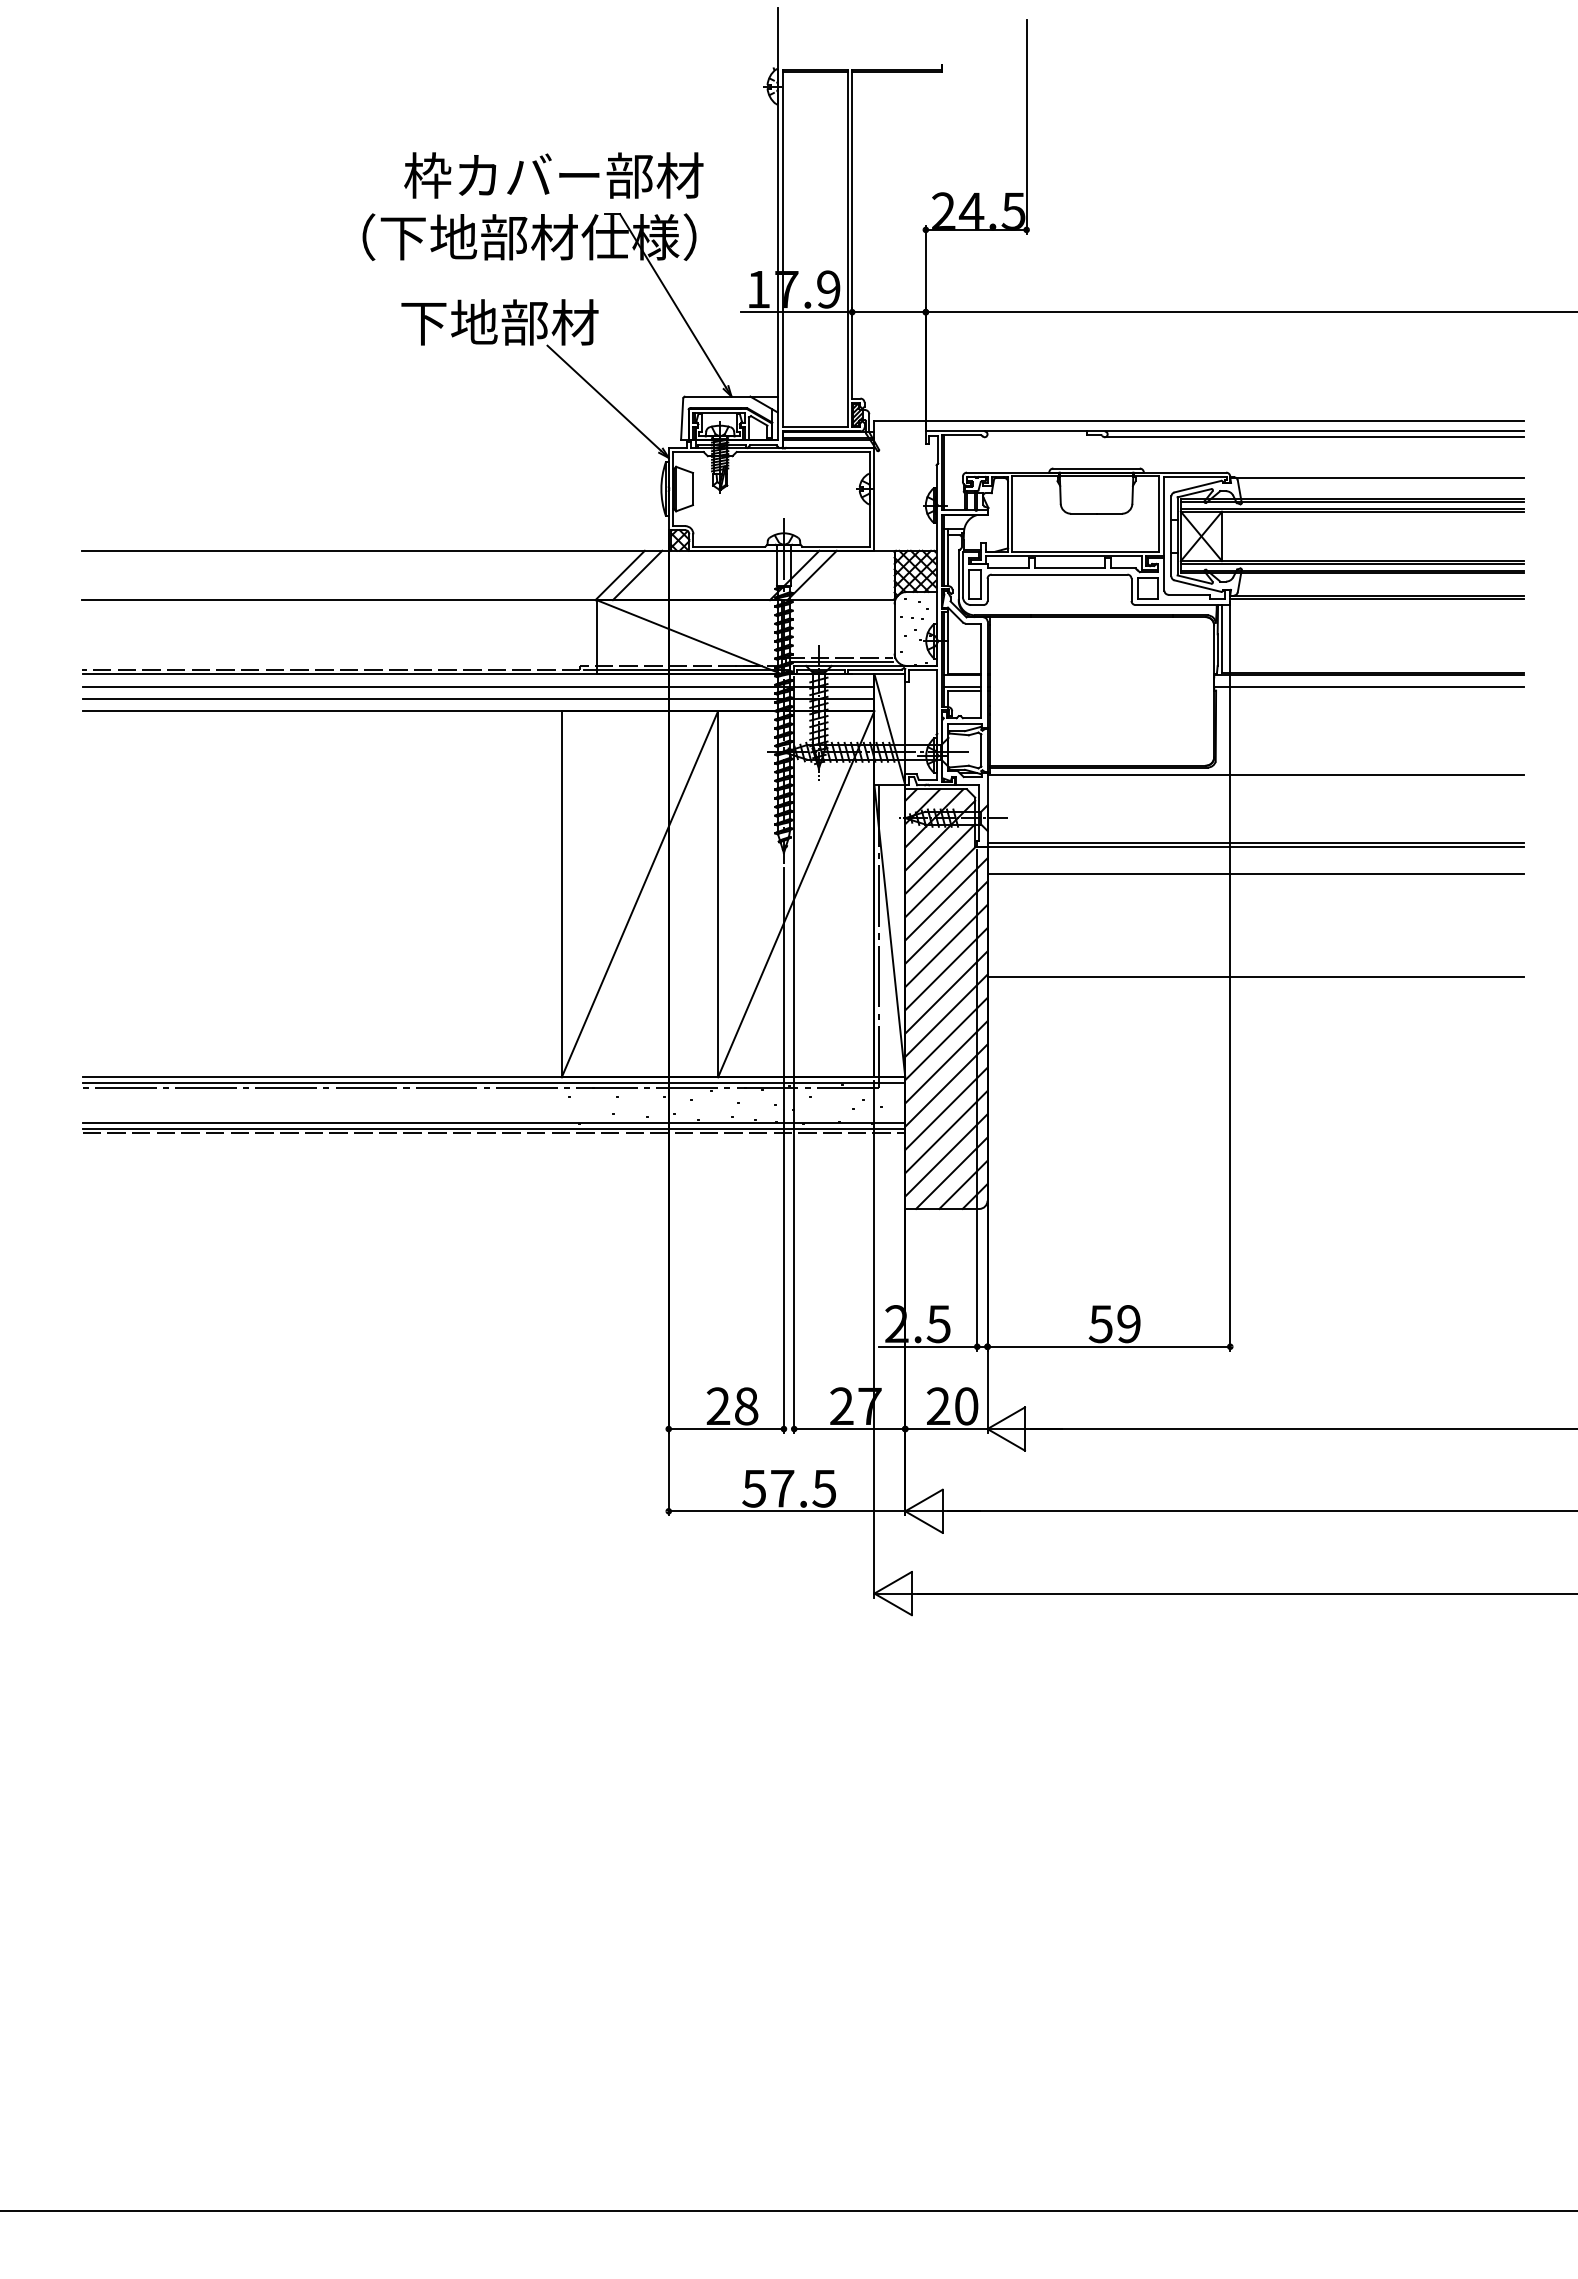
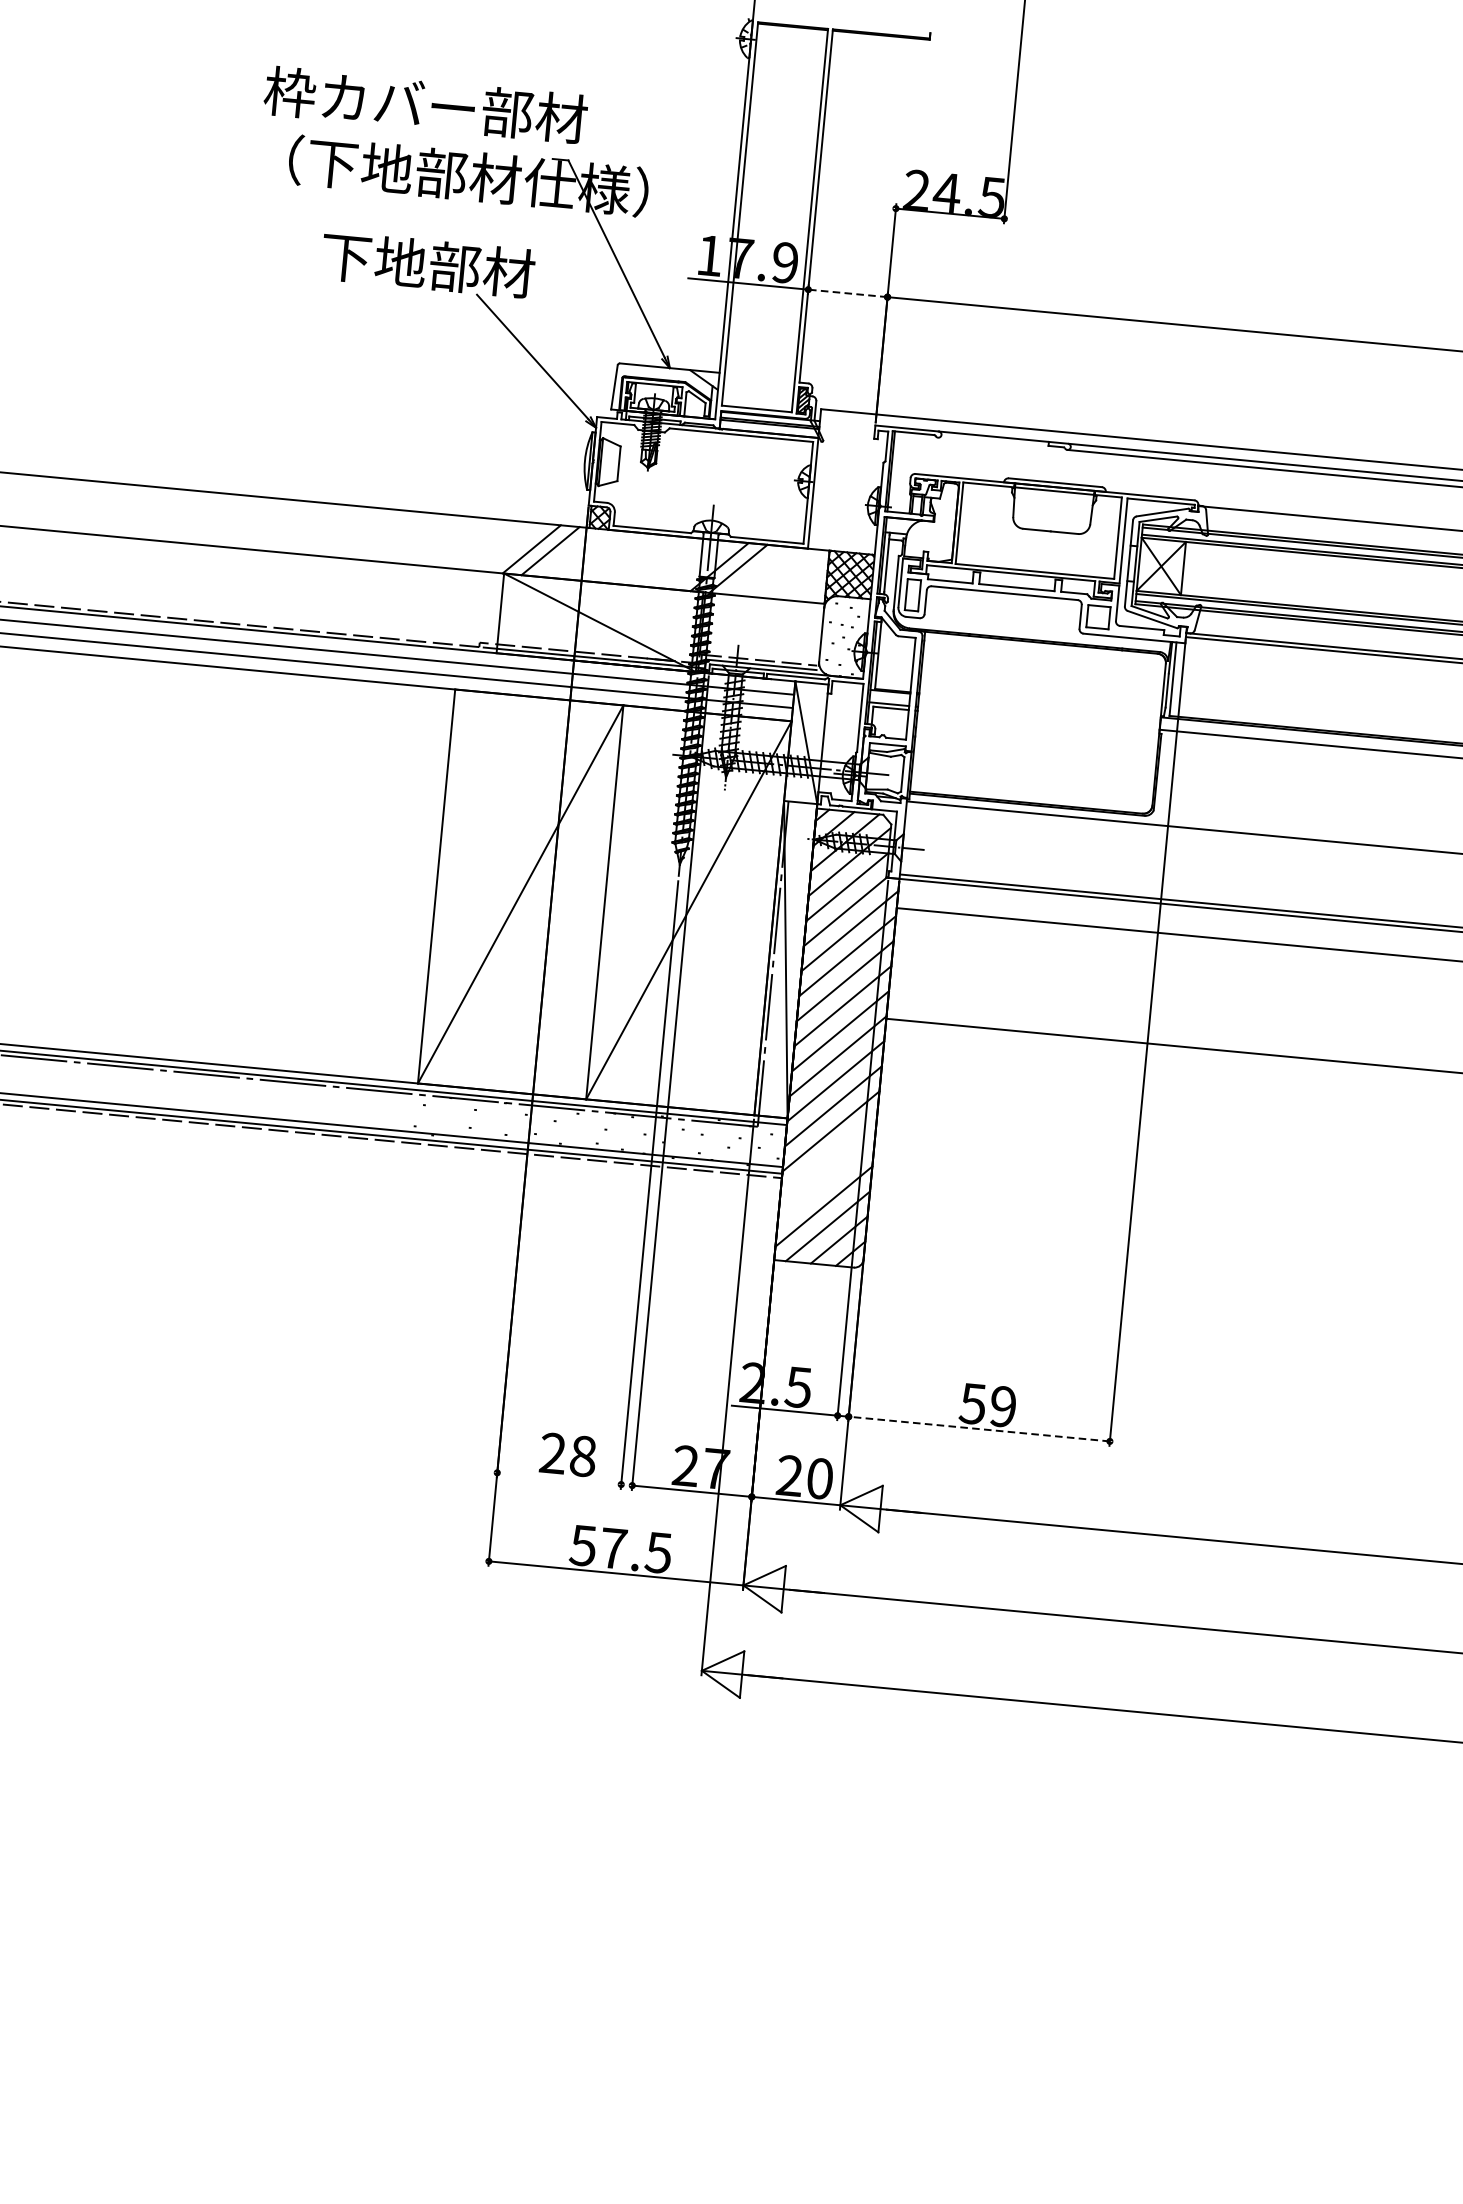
text: (553, 175) -> (425, 105), moved
line: (889, 312) -> (848, 293), solid -> dashed
line: (946, 1108) -> (828, 1156), removed
line: (946, 1131) -> (826, 1180), removed
line: (1108, 1346) -> (978, 1428), solid -> dashed
line: (725, 1429) -> (558, 1479), removed

